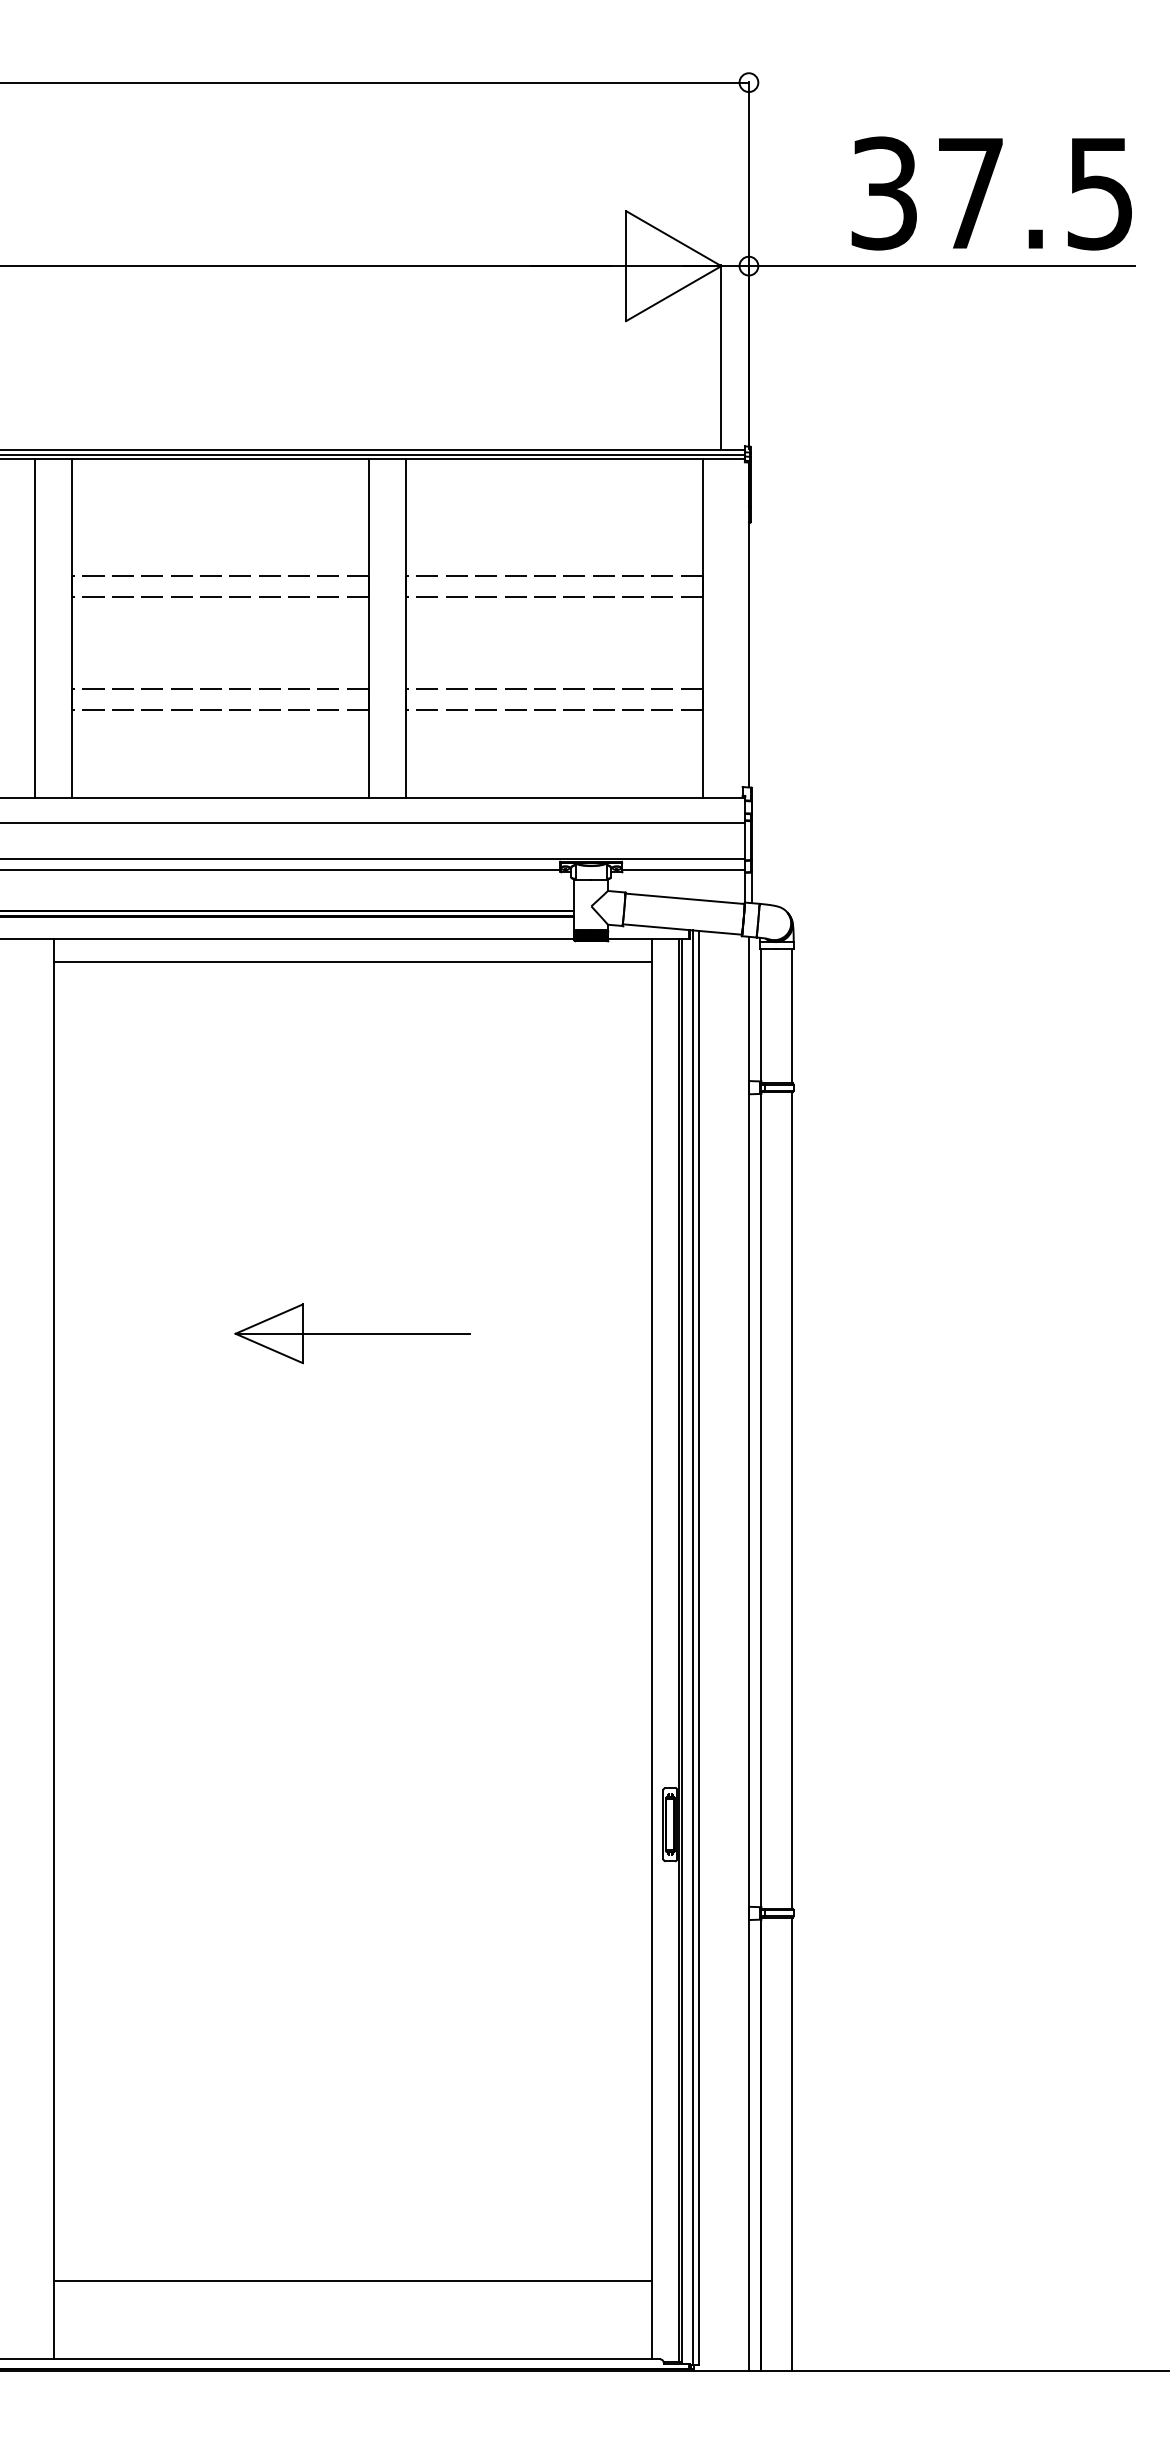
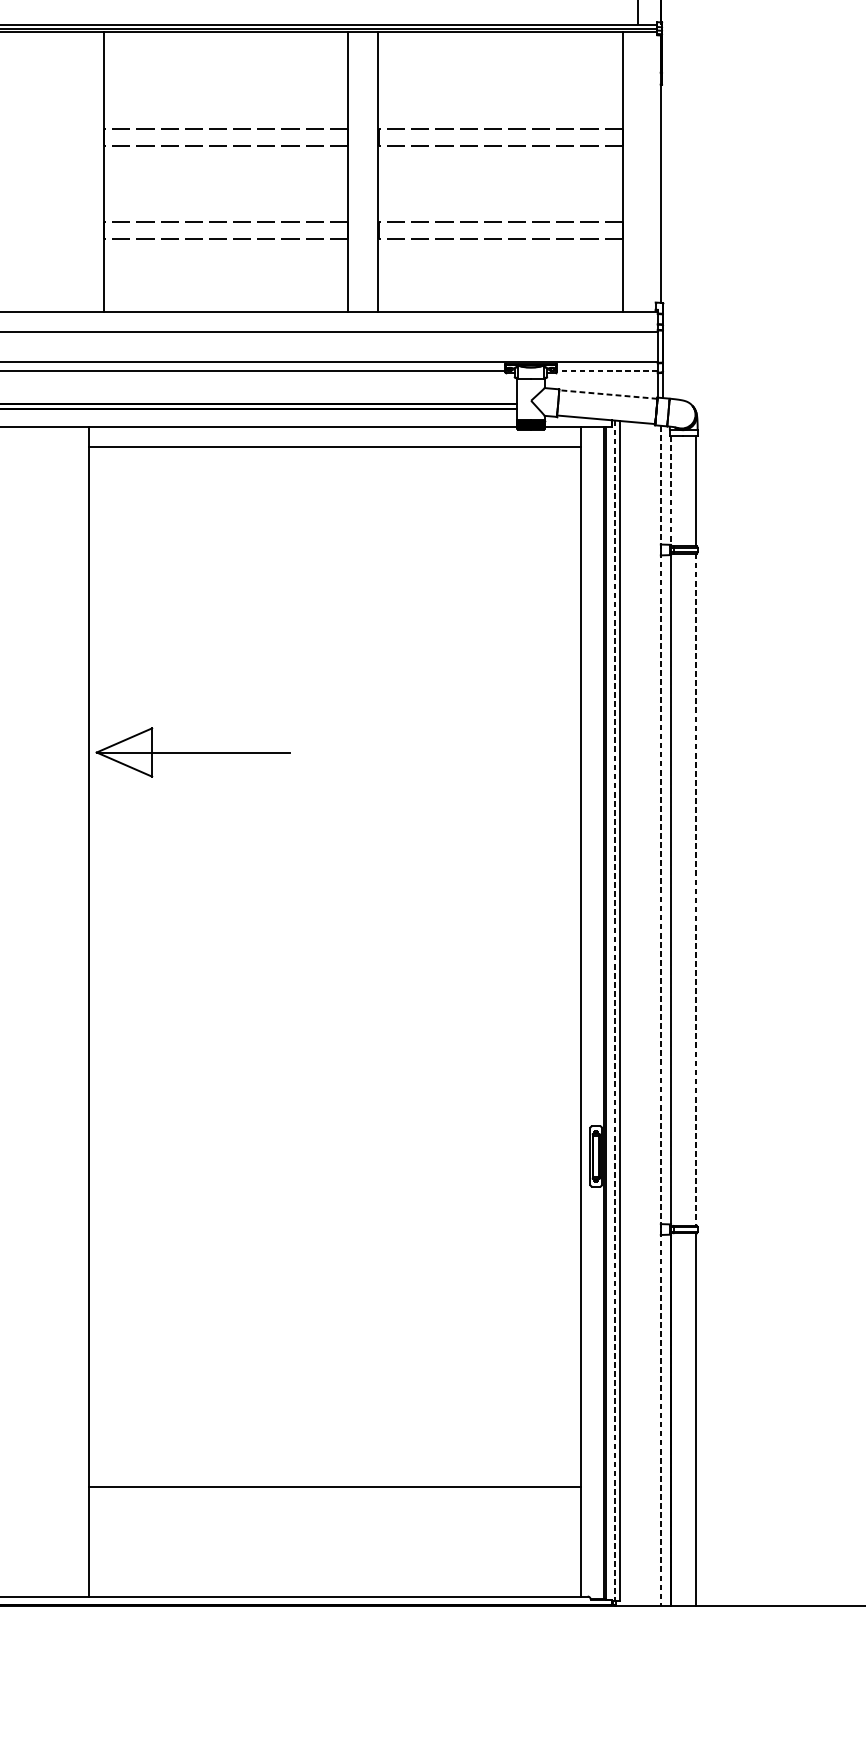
line: (35, 628) -> (73, 172), removed
line: (683, 870) -> (606, 371), solid -> dashed
line: (685, 898) -> (608, 394), solid -> dashed
line: (761, 1016) -> (671, 491), solid -> dashed
part: (352, 1333) -> (192, 752), moved
line: (792, 1501) -> (696, 890), solid -> dashed
line: (692, 1648) -> (614, 1011), solid -> dashed
line: (748, 1653) -> (660, 1015), solid -> dashed
line: (352, 2281) -> (334, 1487), moved

